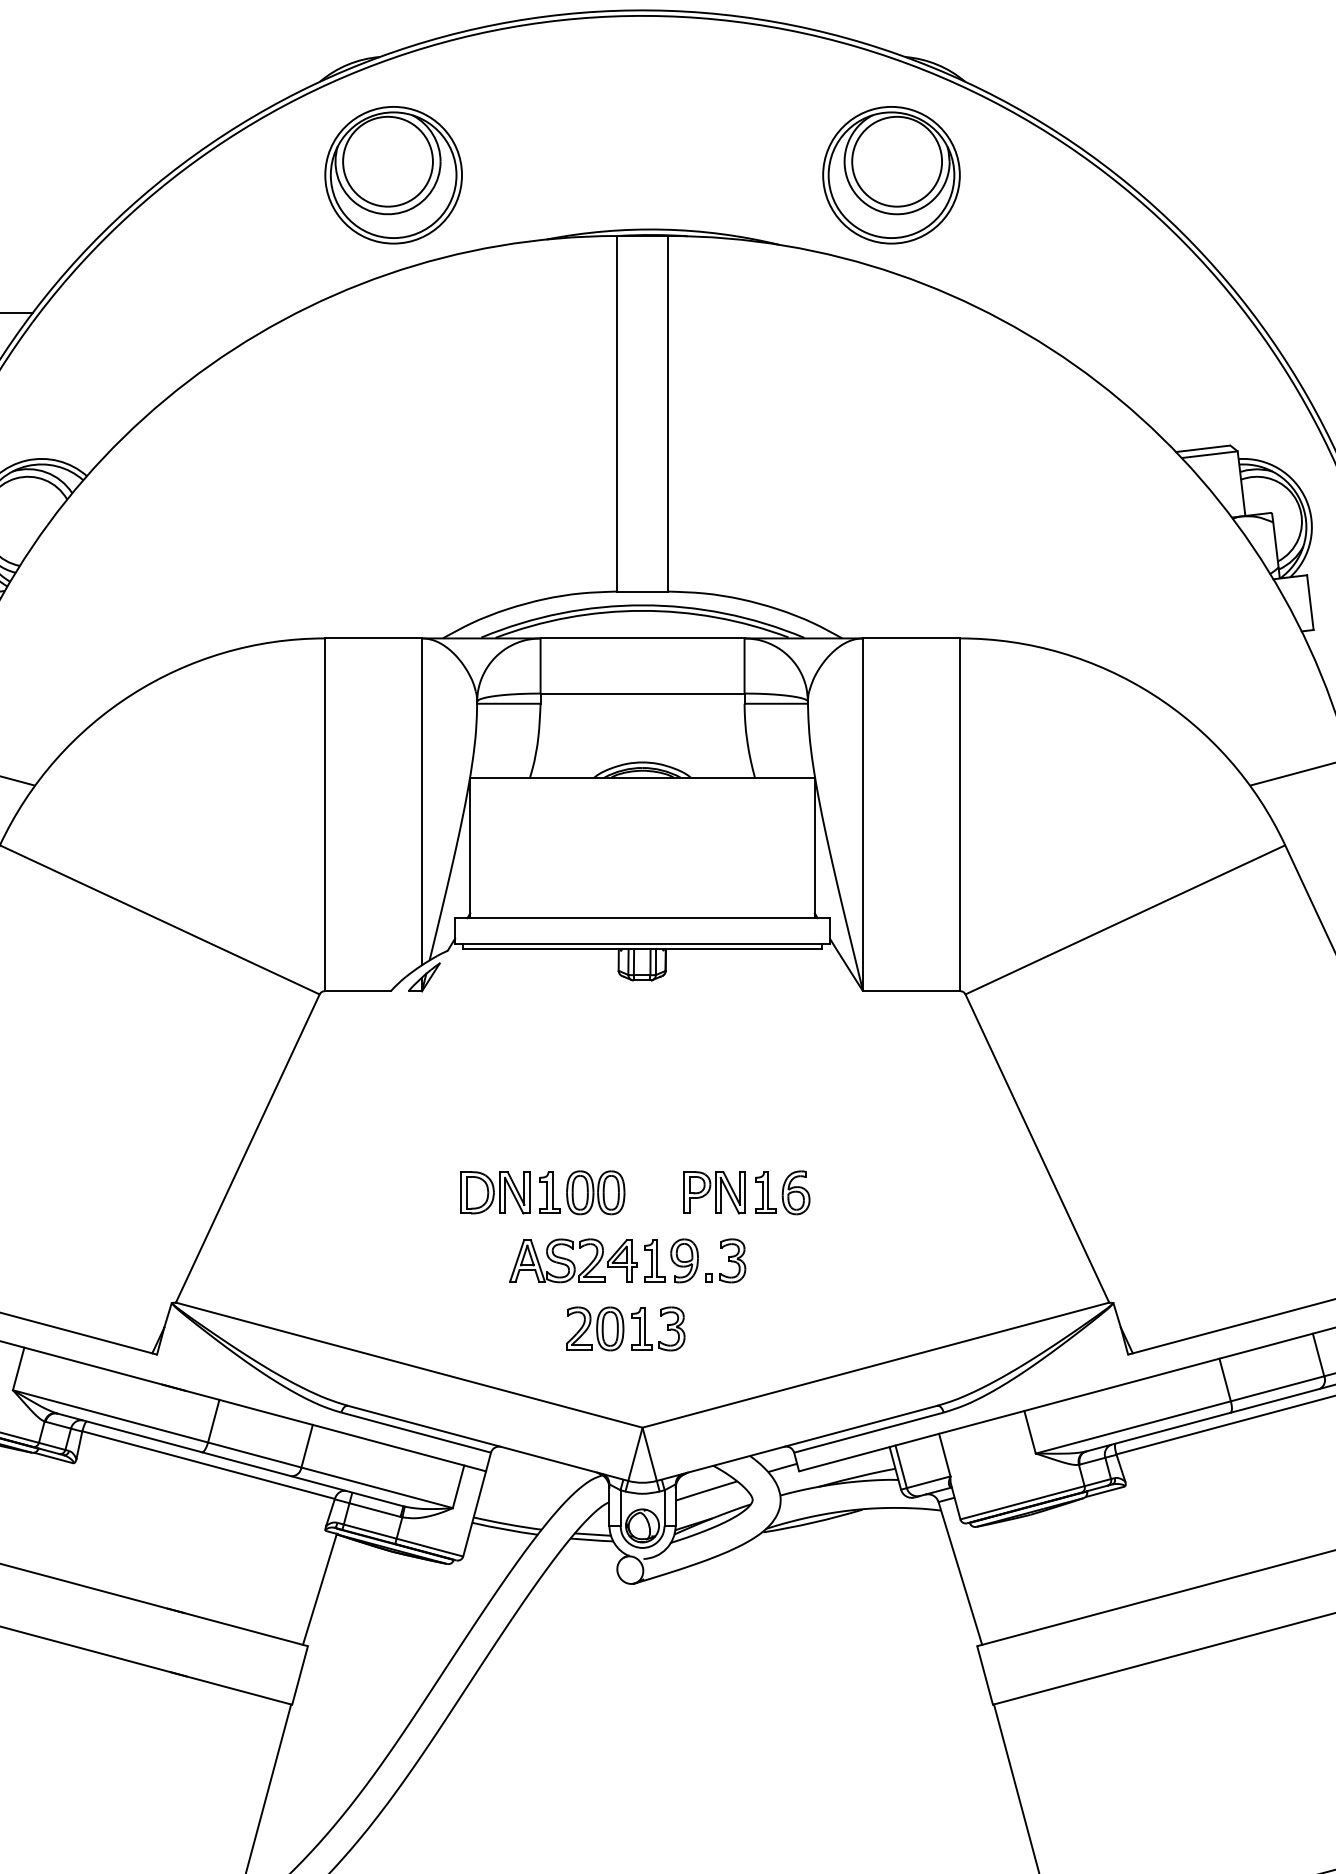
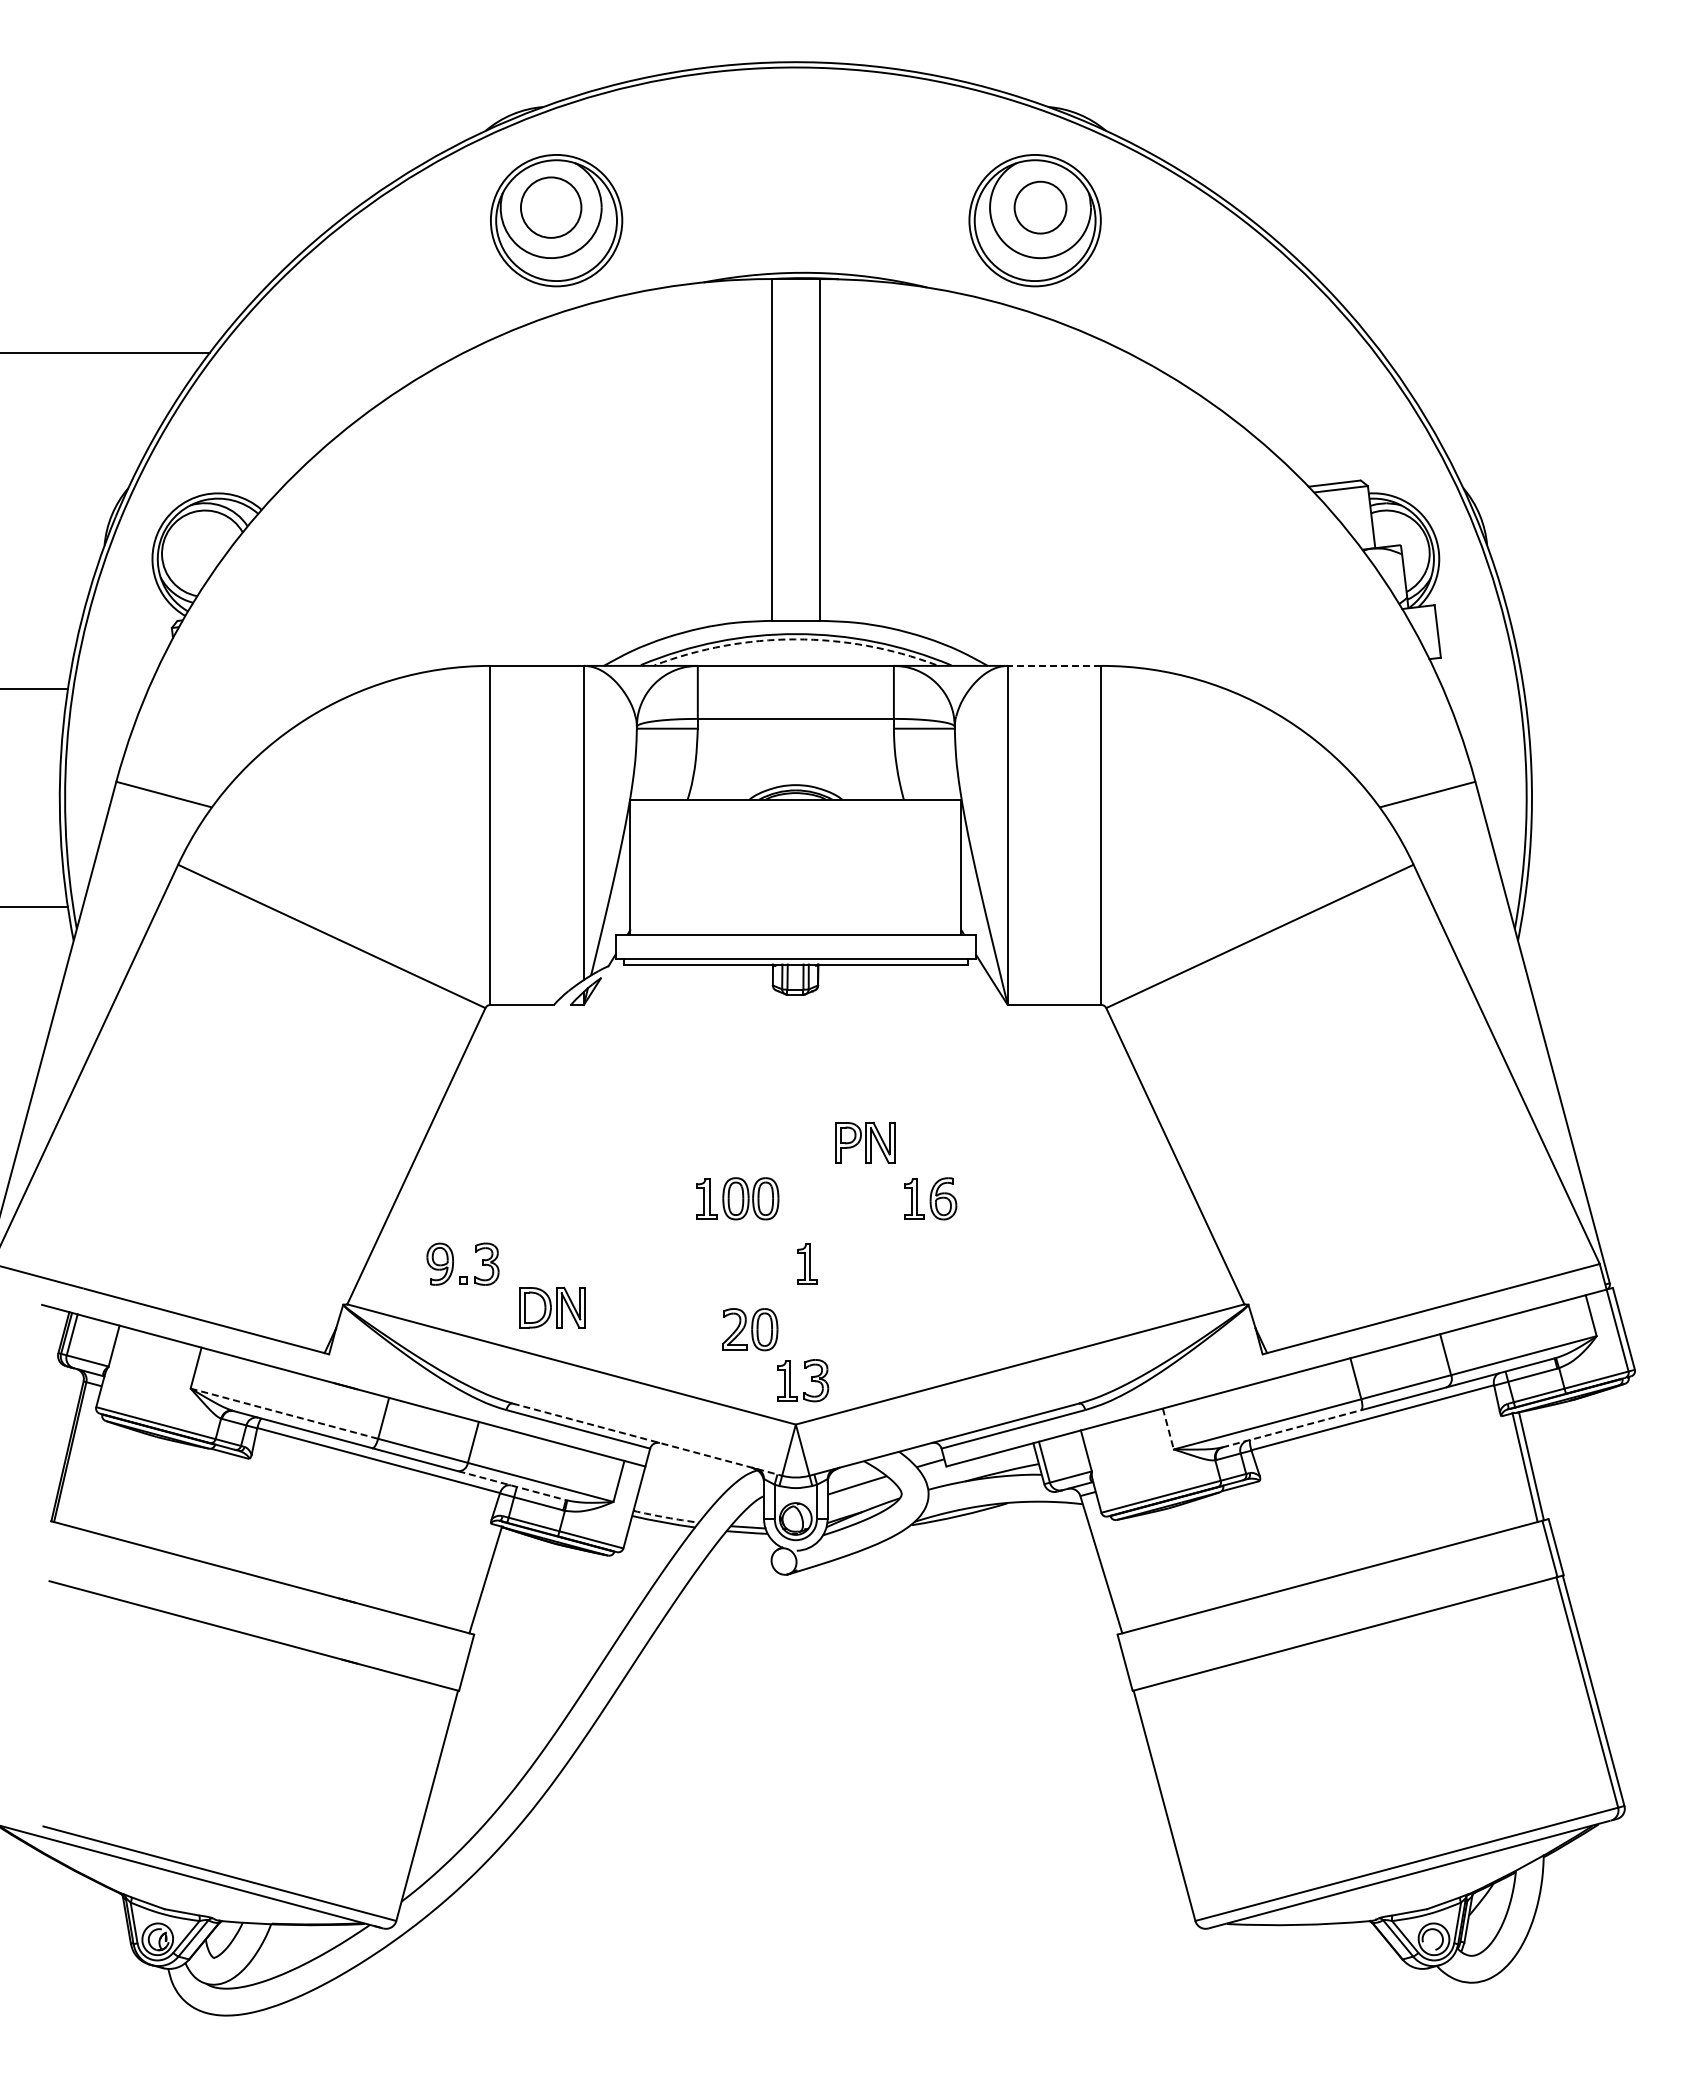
circle: (388, 161) -> (551, 207), size x0.7
circle: (897, 161) -> (1040, 207), size x0.6
arc: (642, 610) -> (795, 639), solid -> dashed
line: (911, 638) -> (1054, 665), solid -> dashed
part: (495, 1192) -> (552, 1307), moved
part: (715, 1192) -> (865, 1142), moved
part: (572, 1260) -> (728, 1263), removed
part: (698, 1260) -> (453, 1263), moved
part: (667, 1328) -> (811, 1380), moved
line: (110, 1416) -> (284, 1413), solid -> dashed
line: (1158, 1431) -> (1291, 1428), solid -> dashed
line: (1030, 1432) -> (1168, 1429), solid -> dashed
line: (488, 1443) -> (647, 1439), solid -> dashed
line: (347, 1491) -> (512, 1485), solid -> dashed
arc: (508, 1524) -> (666, 1517), solid -> dashed

